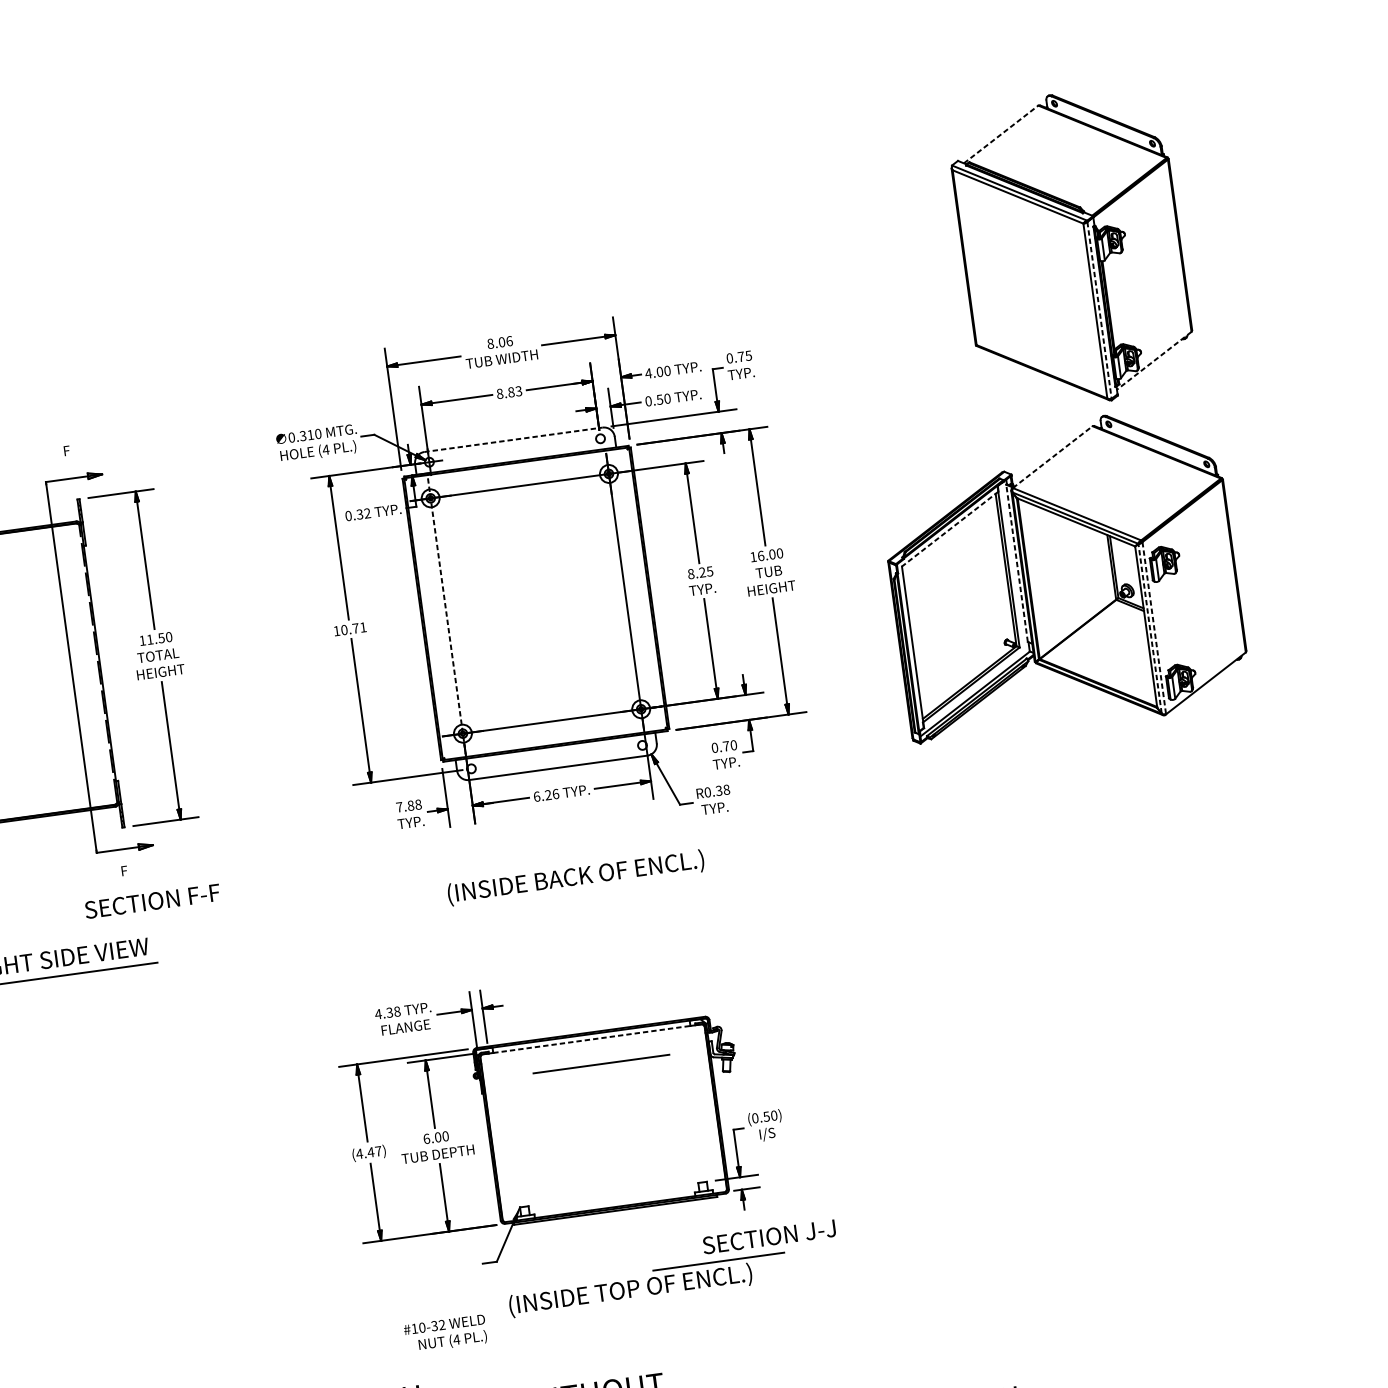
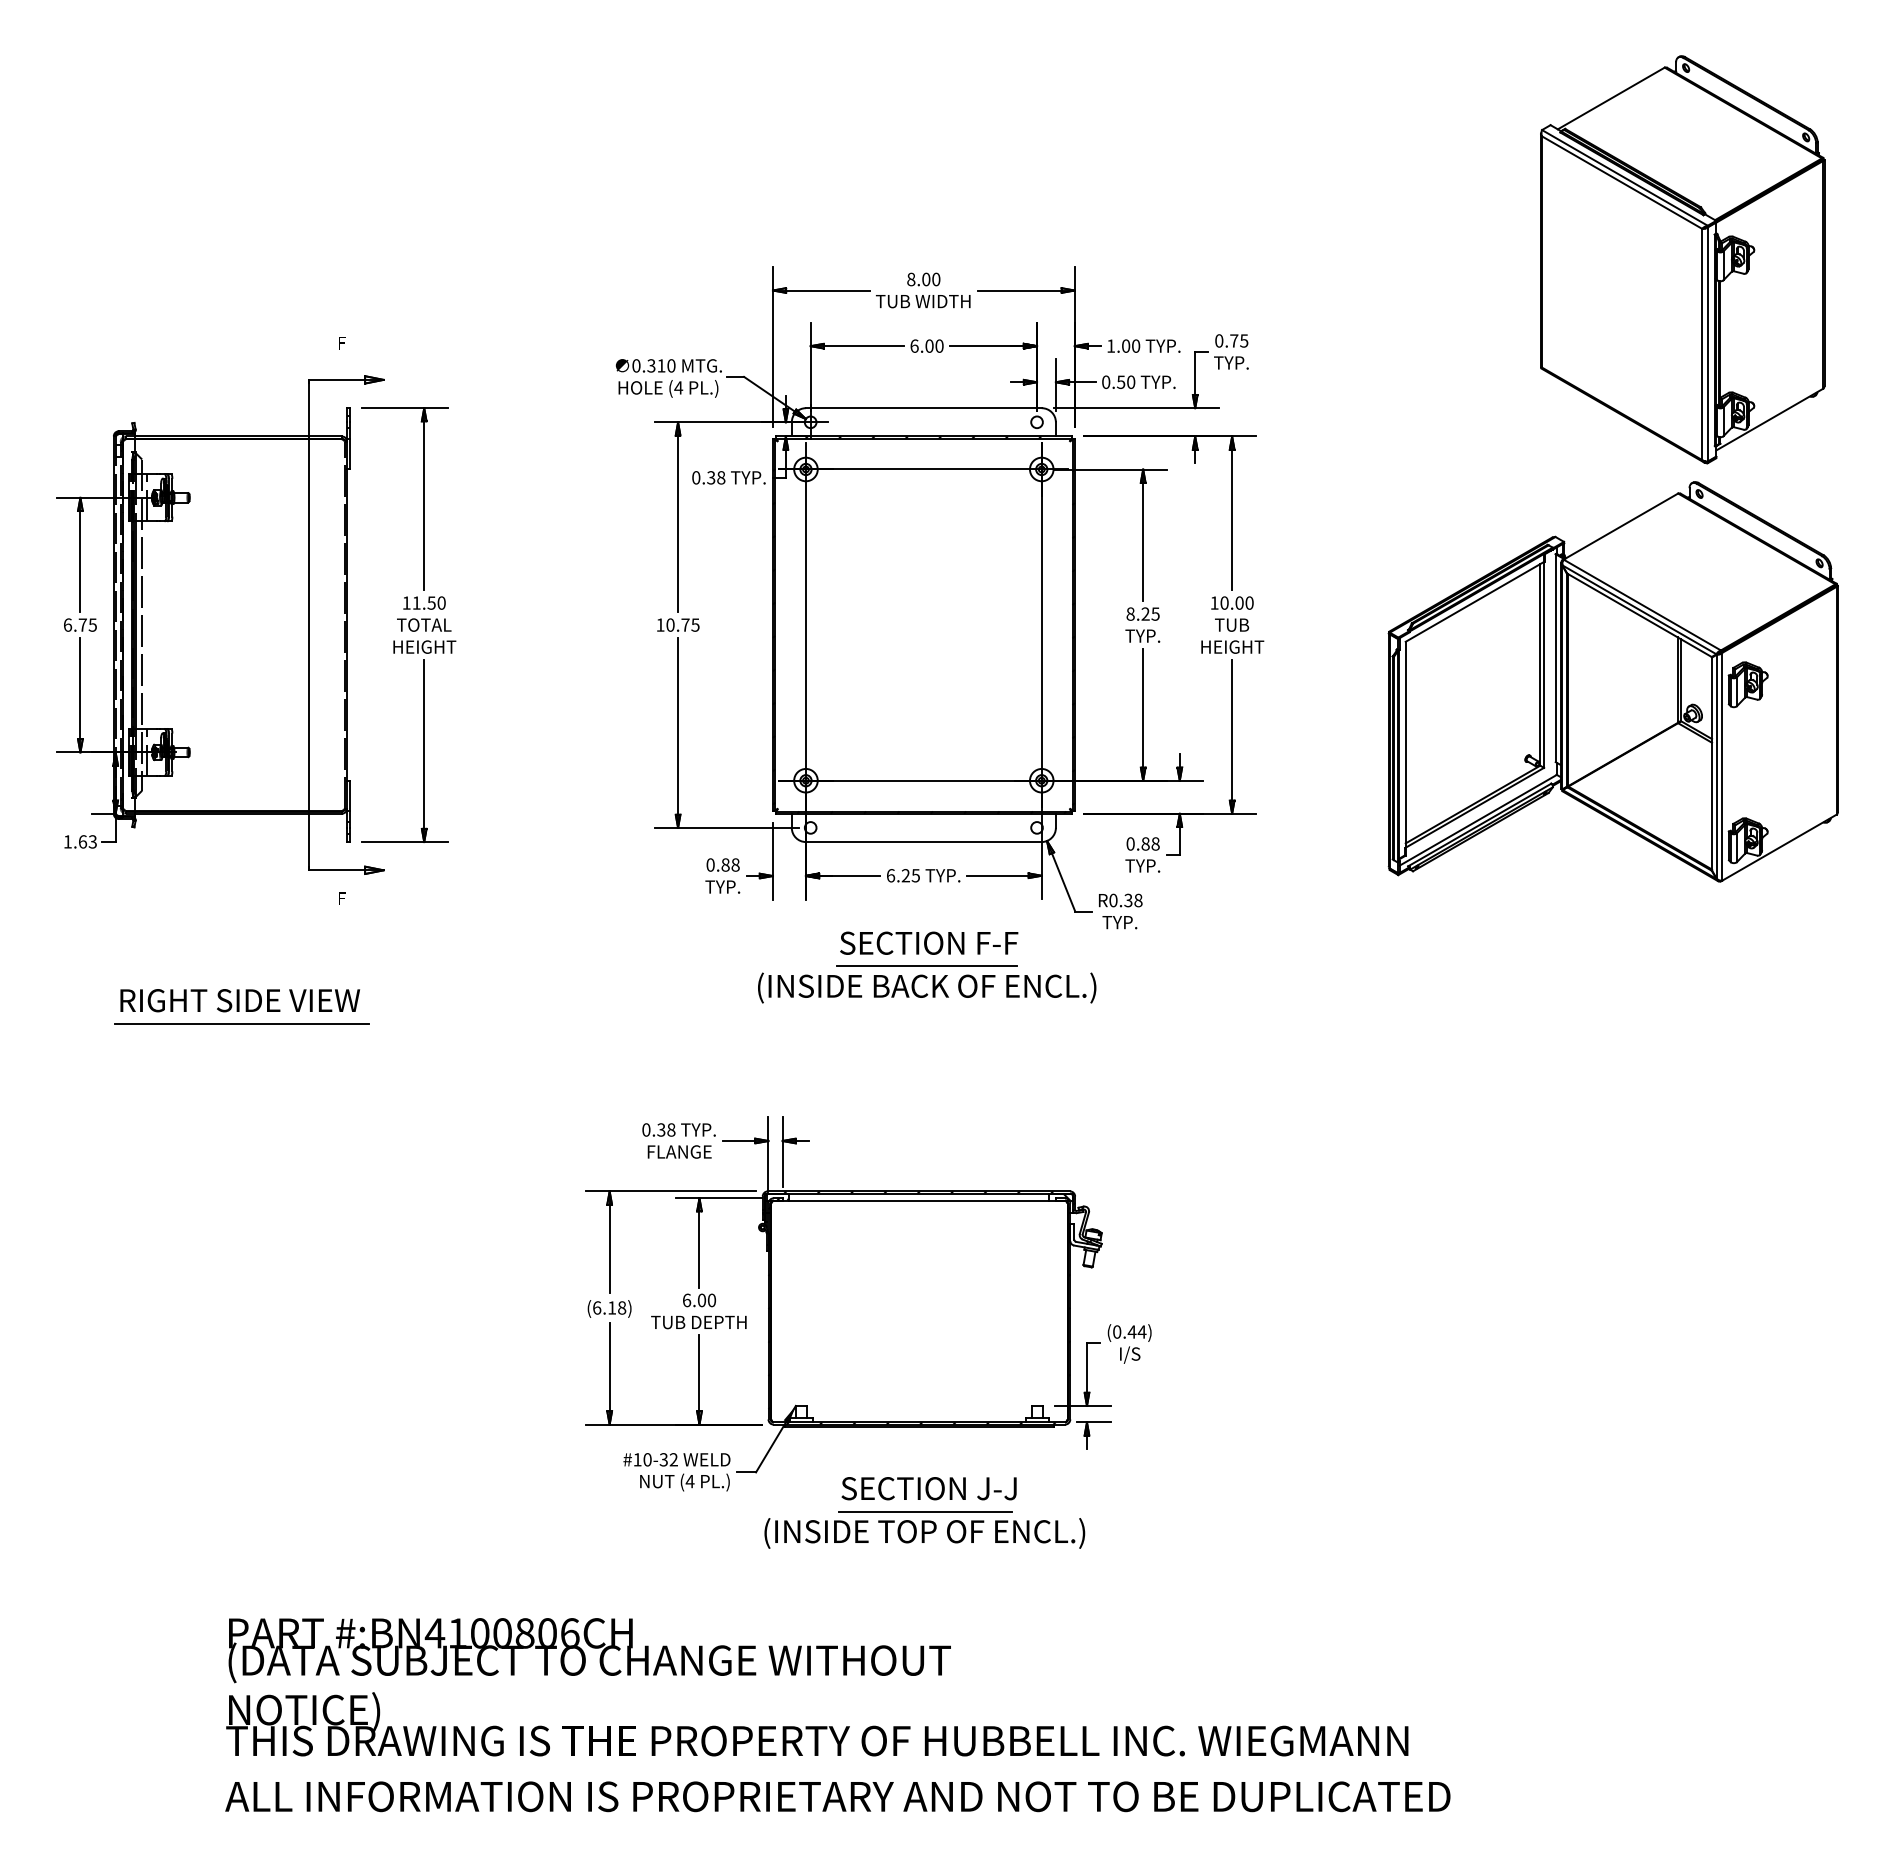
line: (1001, 134) -> (1611, 98), dashed -> solid
line: (1099, 311) -> (1707, 345), dashed -> solid
text: (509, 341) -> (936, 279), 8.06 -> 8.00
line: (1153, 360) -> (1769, 419), dashed -> solid
text: (648, 373) -> (1110, 345), 4.00 -> 1.00
text: (508, 392) -> (926, 345), 8.83 -> 6.00
line: (513, 440) -> (923, 408), dashed -> solid
line: (1053, 457) -> (1621, 526), dashed -> solid
text: (367, 513) -> (721, 477), 0.32 -> 0.38
line: (949, 528) -> (1474, 601), dashed -> solid
text: (760, 555) -> (1224, 602), 16.00 -> 10.00
line: (1016, 563) -> (1555, 658), dashed -> solid
line: (446, 616) -> (805, 625), dashed -> solid
text: (363, 627) -> (695, 624), 10.71 -> 10.75
line: (1149, 628) -> (1716, 766), dashed -> solid
line: (1154, 628) -> (1722, 766), dashed -> solid
text: (729, 745) -> (1150, 843), 0.70 -> 0.88
text: (555, 793) -> (915, 875), 6.26 -> 6.25
text: (399, 806) -> (710, 864), 7.88 -> 0.88
text: (152, 900) -> (929, 942), moved
text: (377, 1013) -> (645, 1129), 4.38 -> 0.38
line: (592, 1039) -> (919, 1200), dashed -> solid
line: (600, 1063) -> (926, 965), moved
text: (769, 1115) -> (1136, 1331), (0.50) -> (0.44)
text: (368, 1152) -> (609, 1307), (4.47) -> (6.18)
text: (768, 1236) -> (928, 1488), moved
line: (718, 1261) -> (925, 1511), moved
text: (445, 1334) -> (676, 1472), moved

